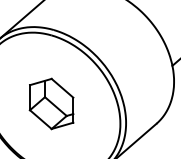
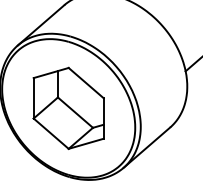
part: (51, 103) -> (68, 107), size x1.67

